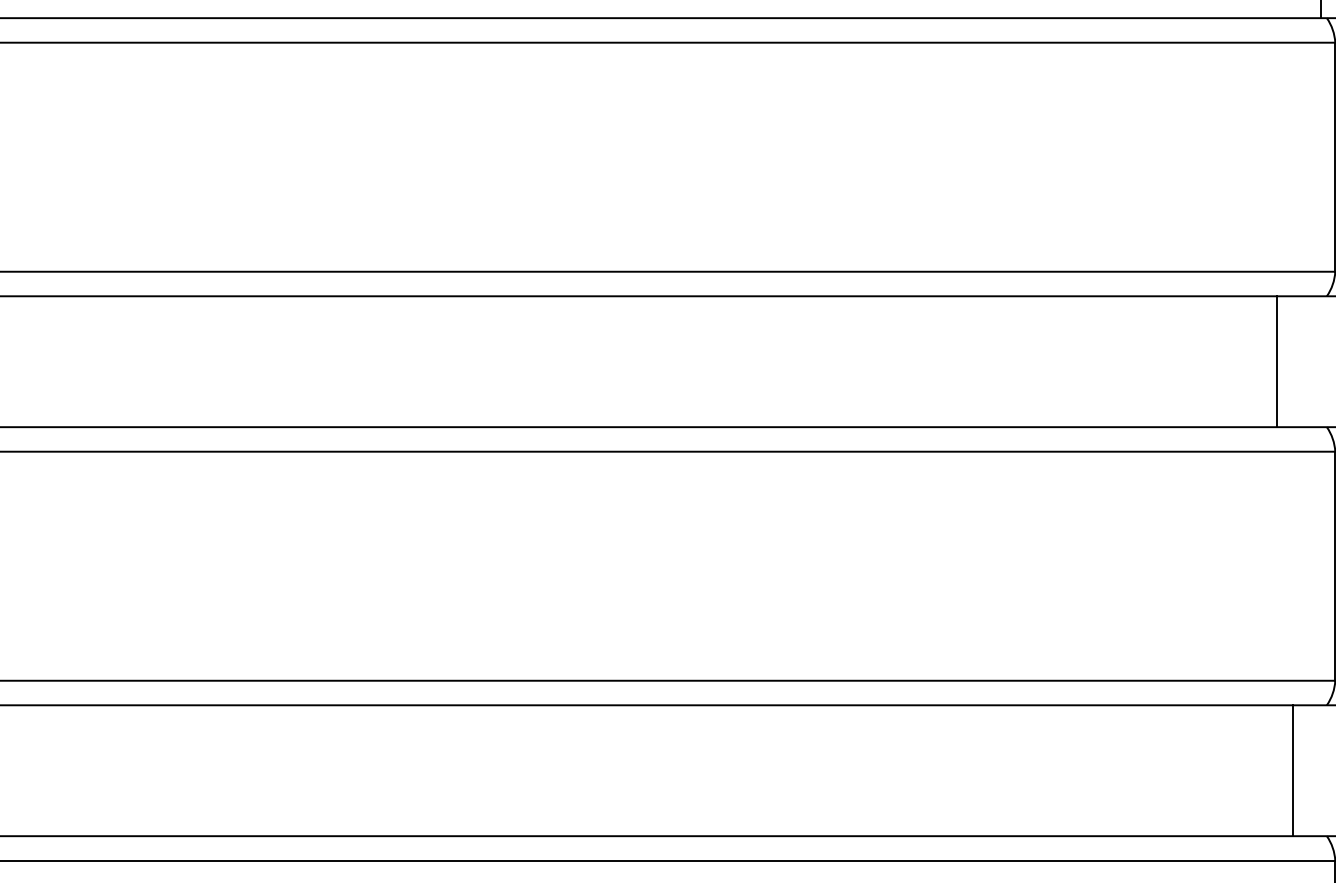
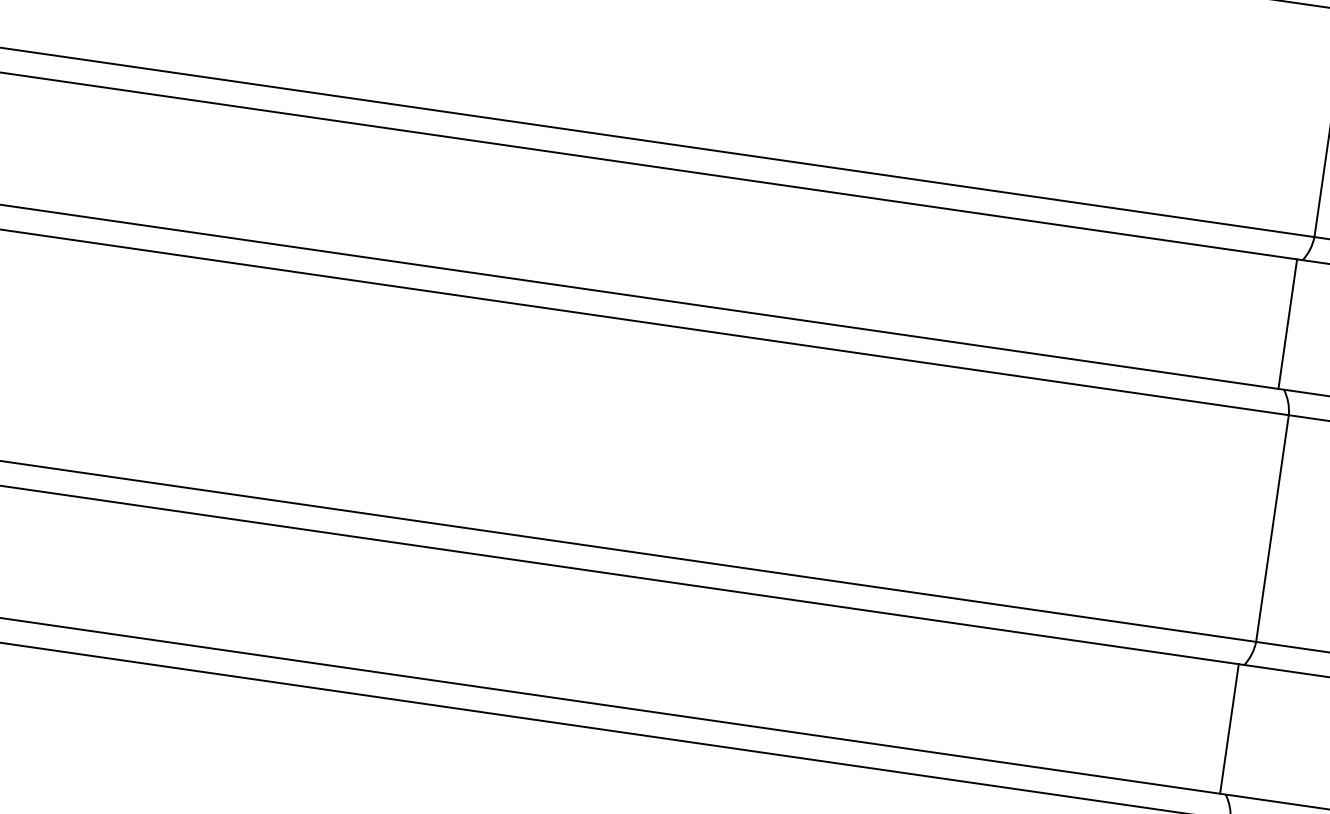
line: (1277, 361) -> (1288, 323), moved
line: (1293, 770) -> (1229, 728), moved

